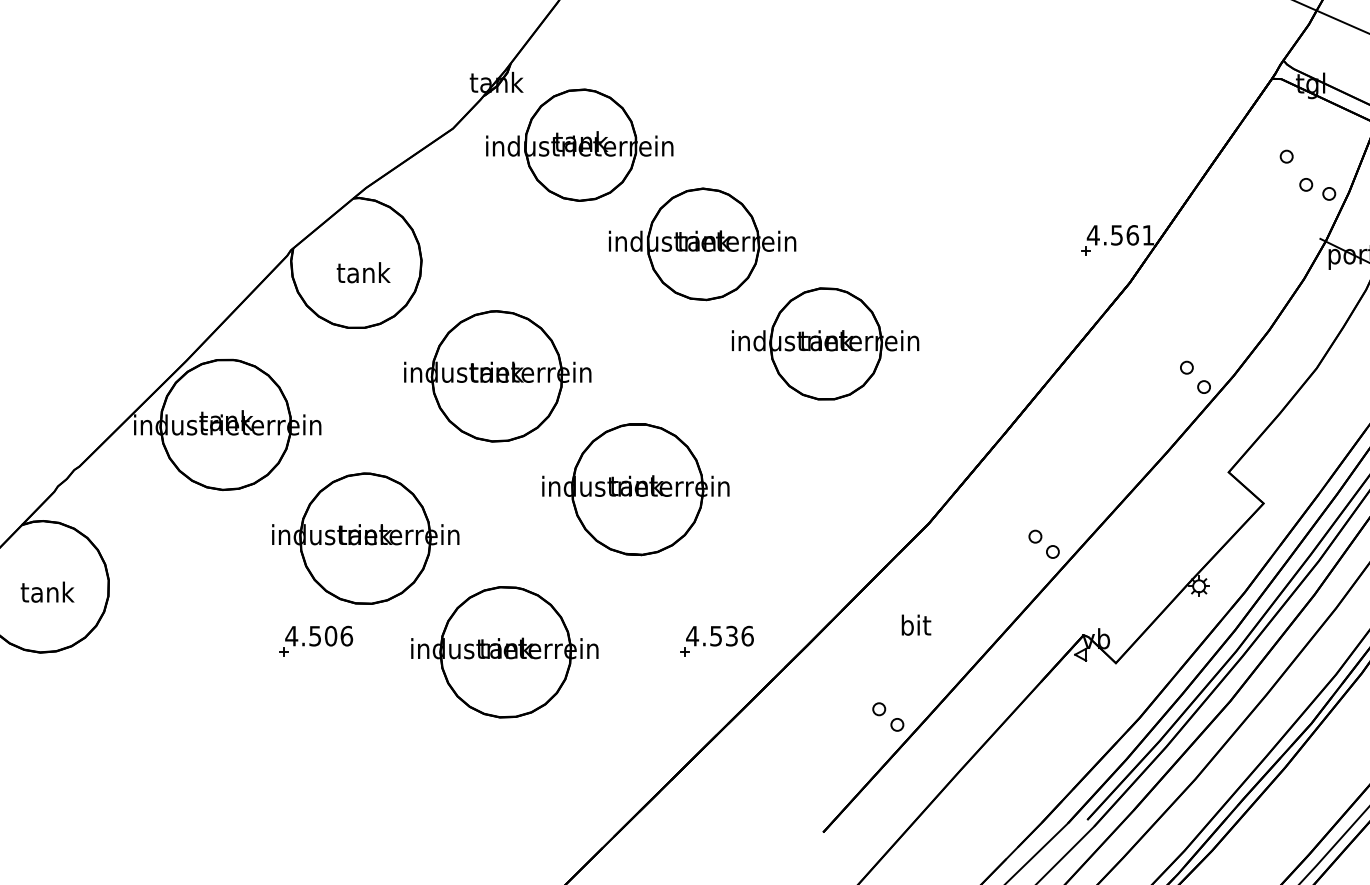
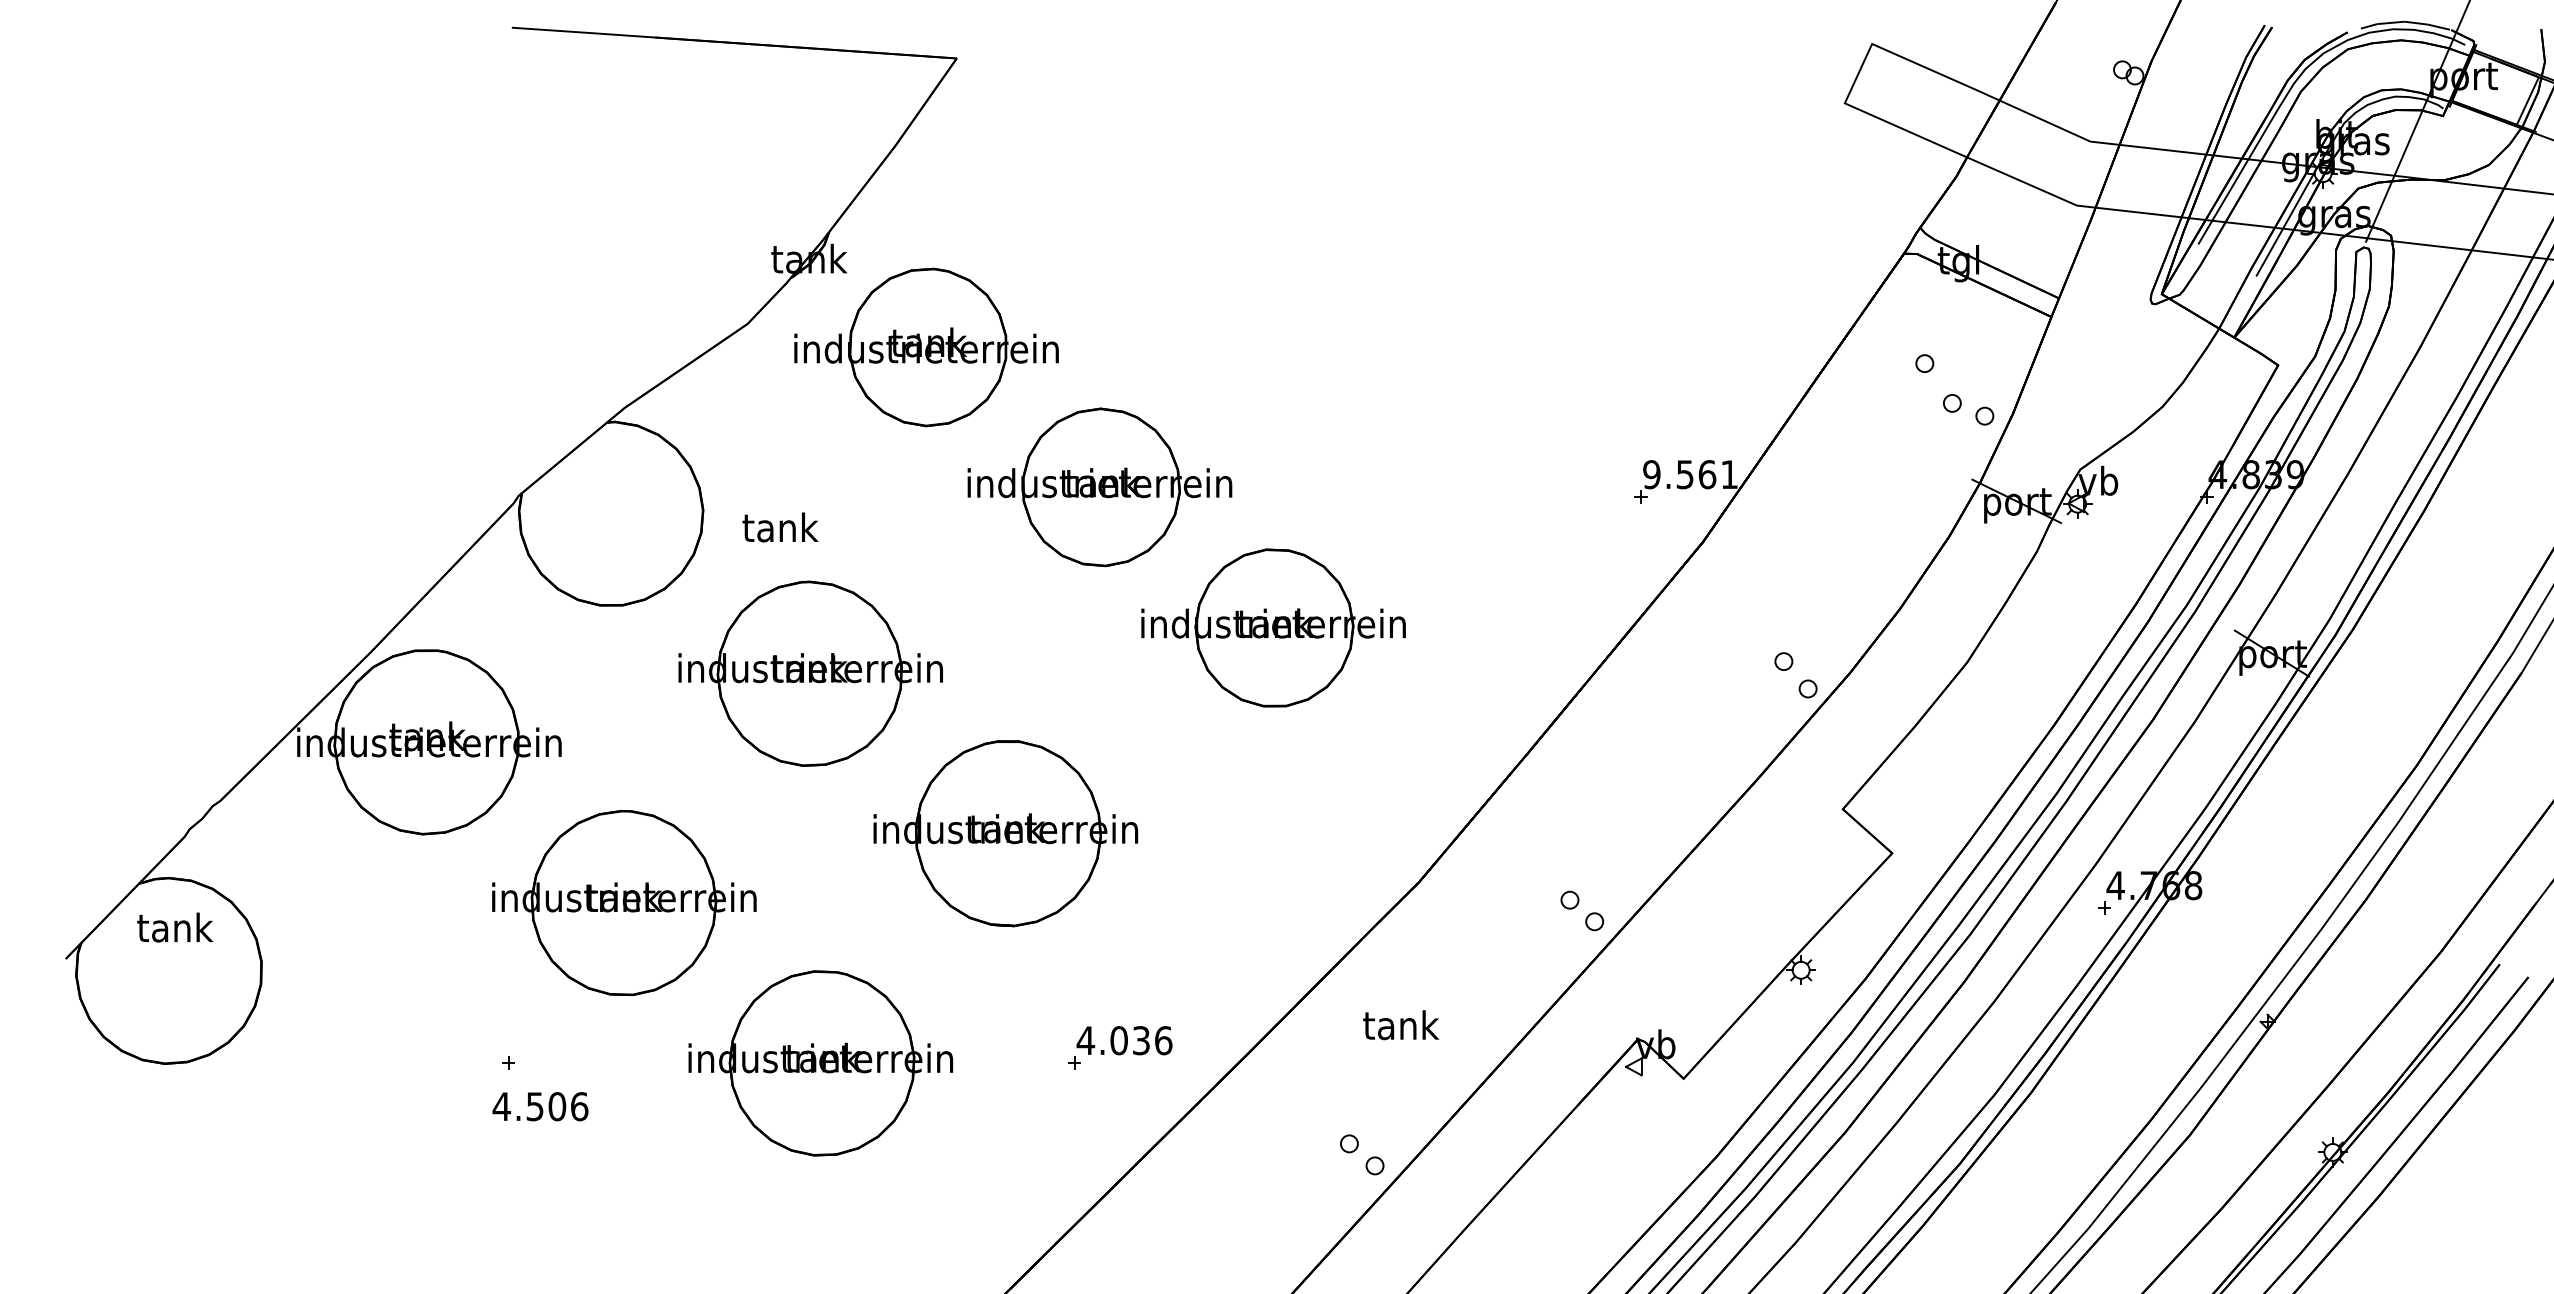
text: (1093, 235) -> (1651, 474), 4.561 -> 9.561
text: (363, 272) -> (780, 527), moved
text: (47, 592) -> (175, 927), moved
text: (916, 625) -> (1401, 1025), bit -> tank
text: (319, 636) -> (540, 1106), moved
text: (715, 636) -> (1118, 1040), 4.536 -> 4.036

